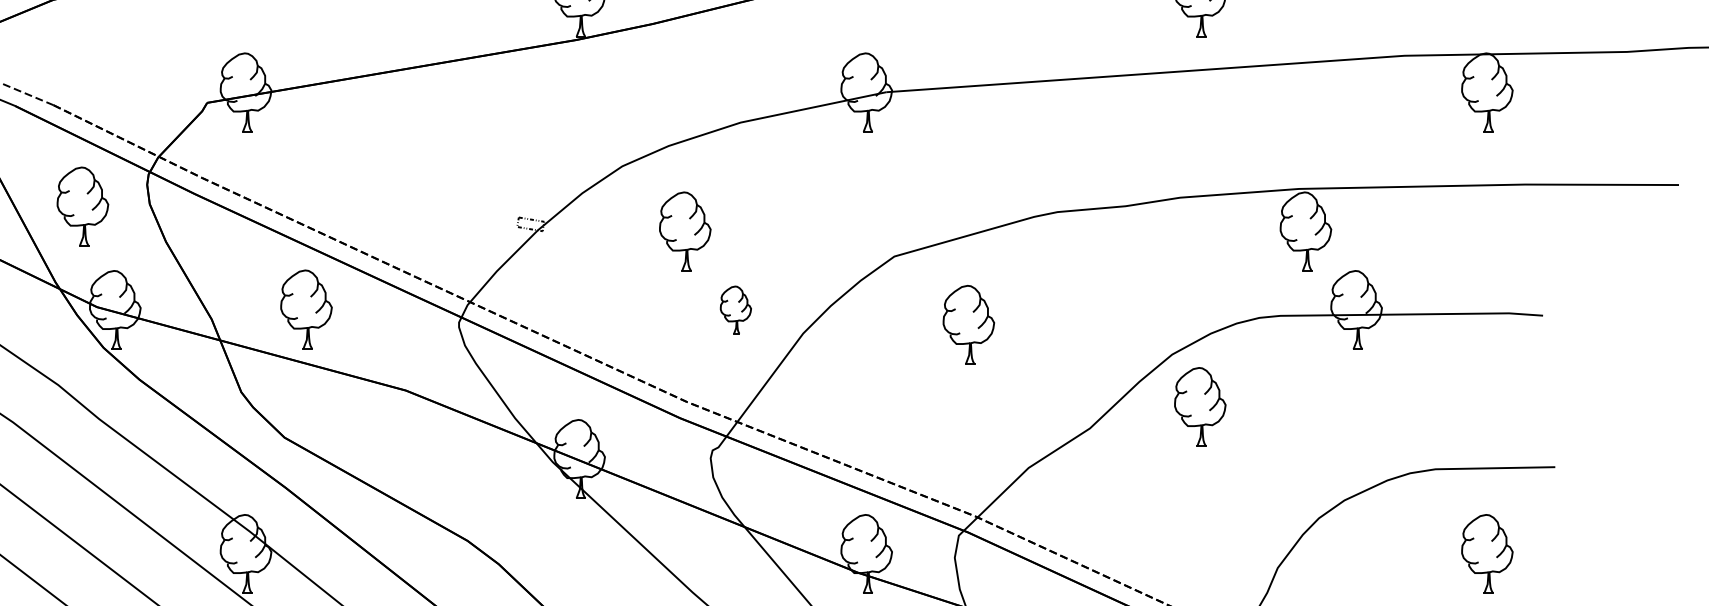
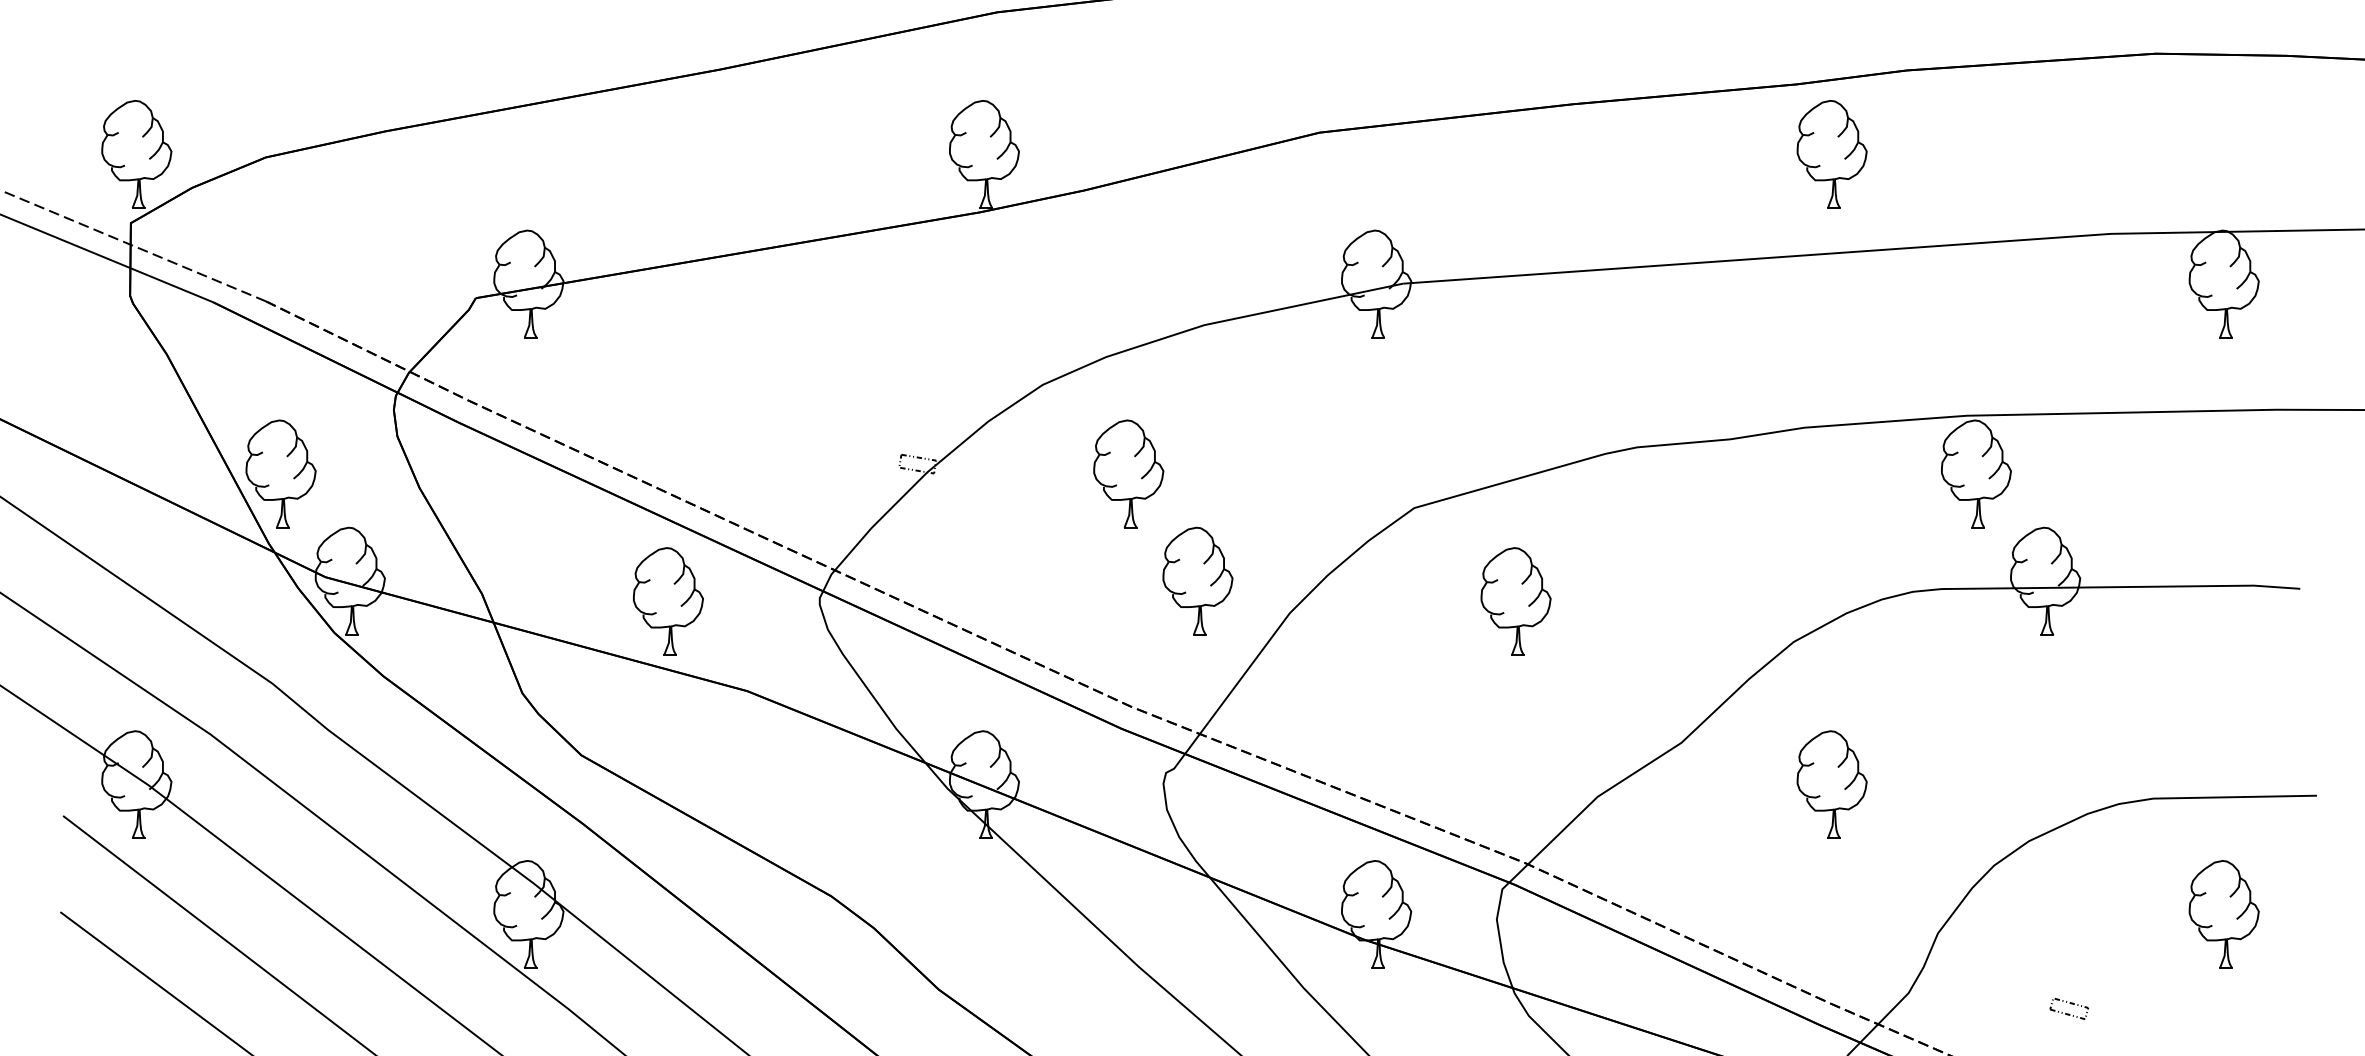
part: (82, 206) -> (280, 473), moved
part: (306, 309) -> (668, 601), moved
part: (735, 309) -> (1197, 580), size x1.67
part: (1199, 406) -> (1831, 784), moved

